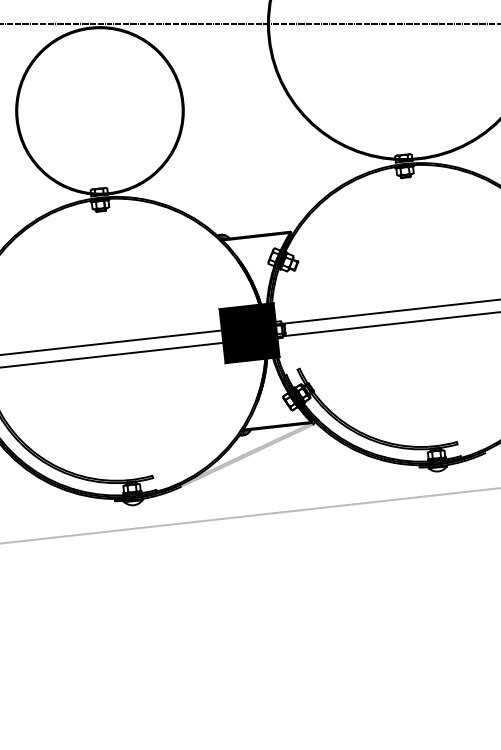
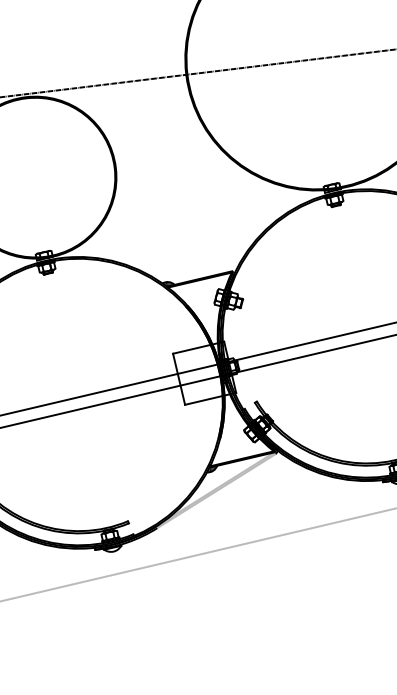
fill: (249, 333) -> (204, 373), removed

